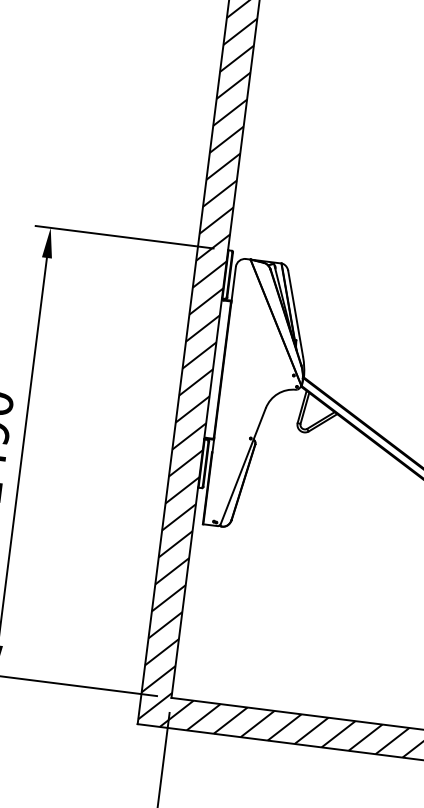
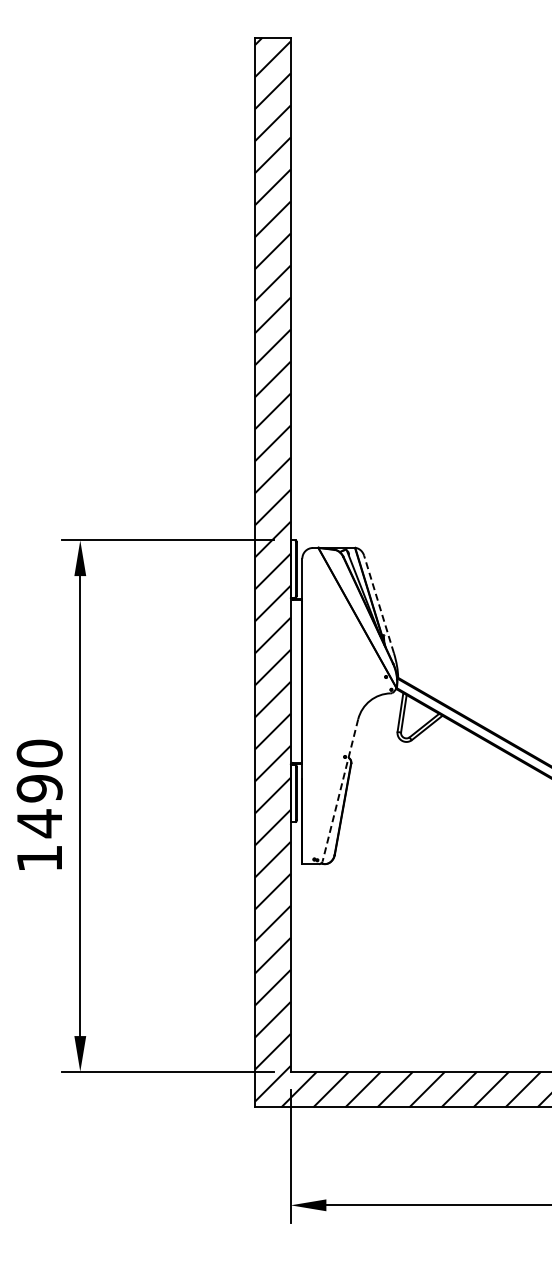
line: (296, 313) -> (379, 604), solid -> dashed
line: (243, 466) -> (340, 790), solid -> dashed

